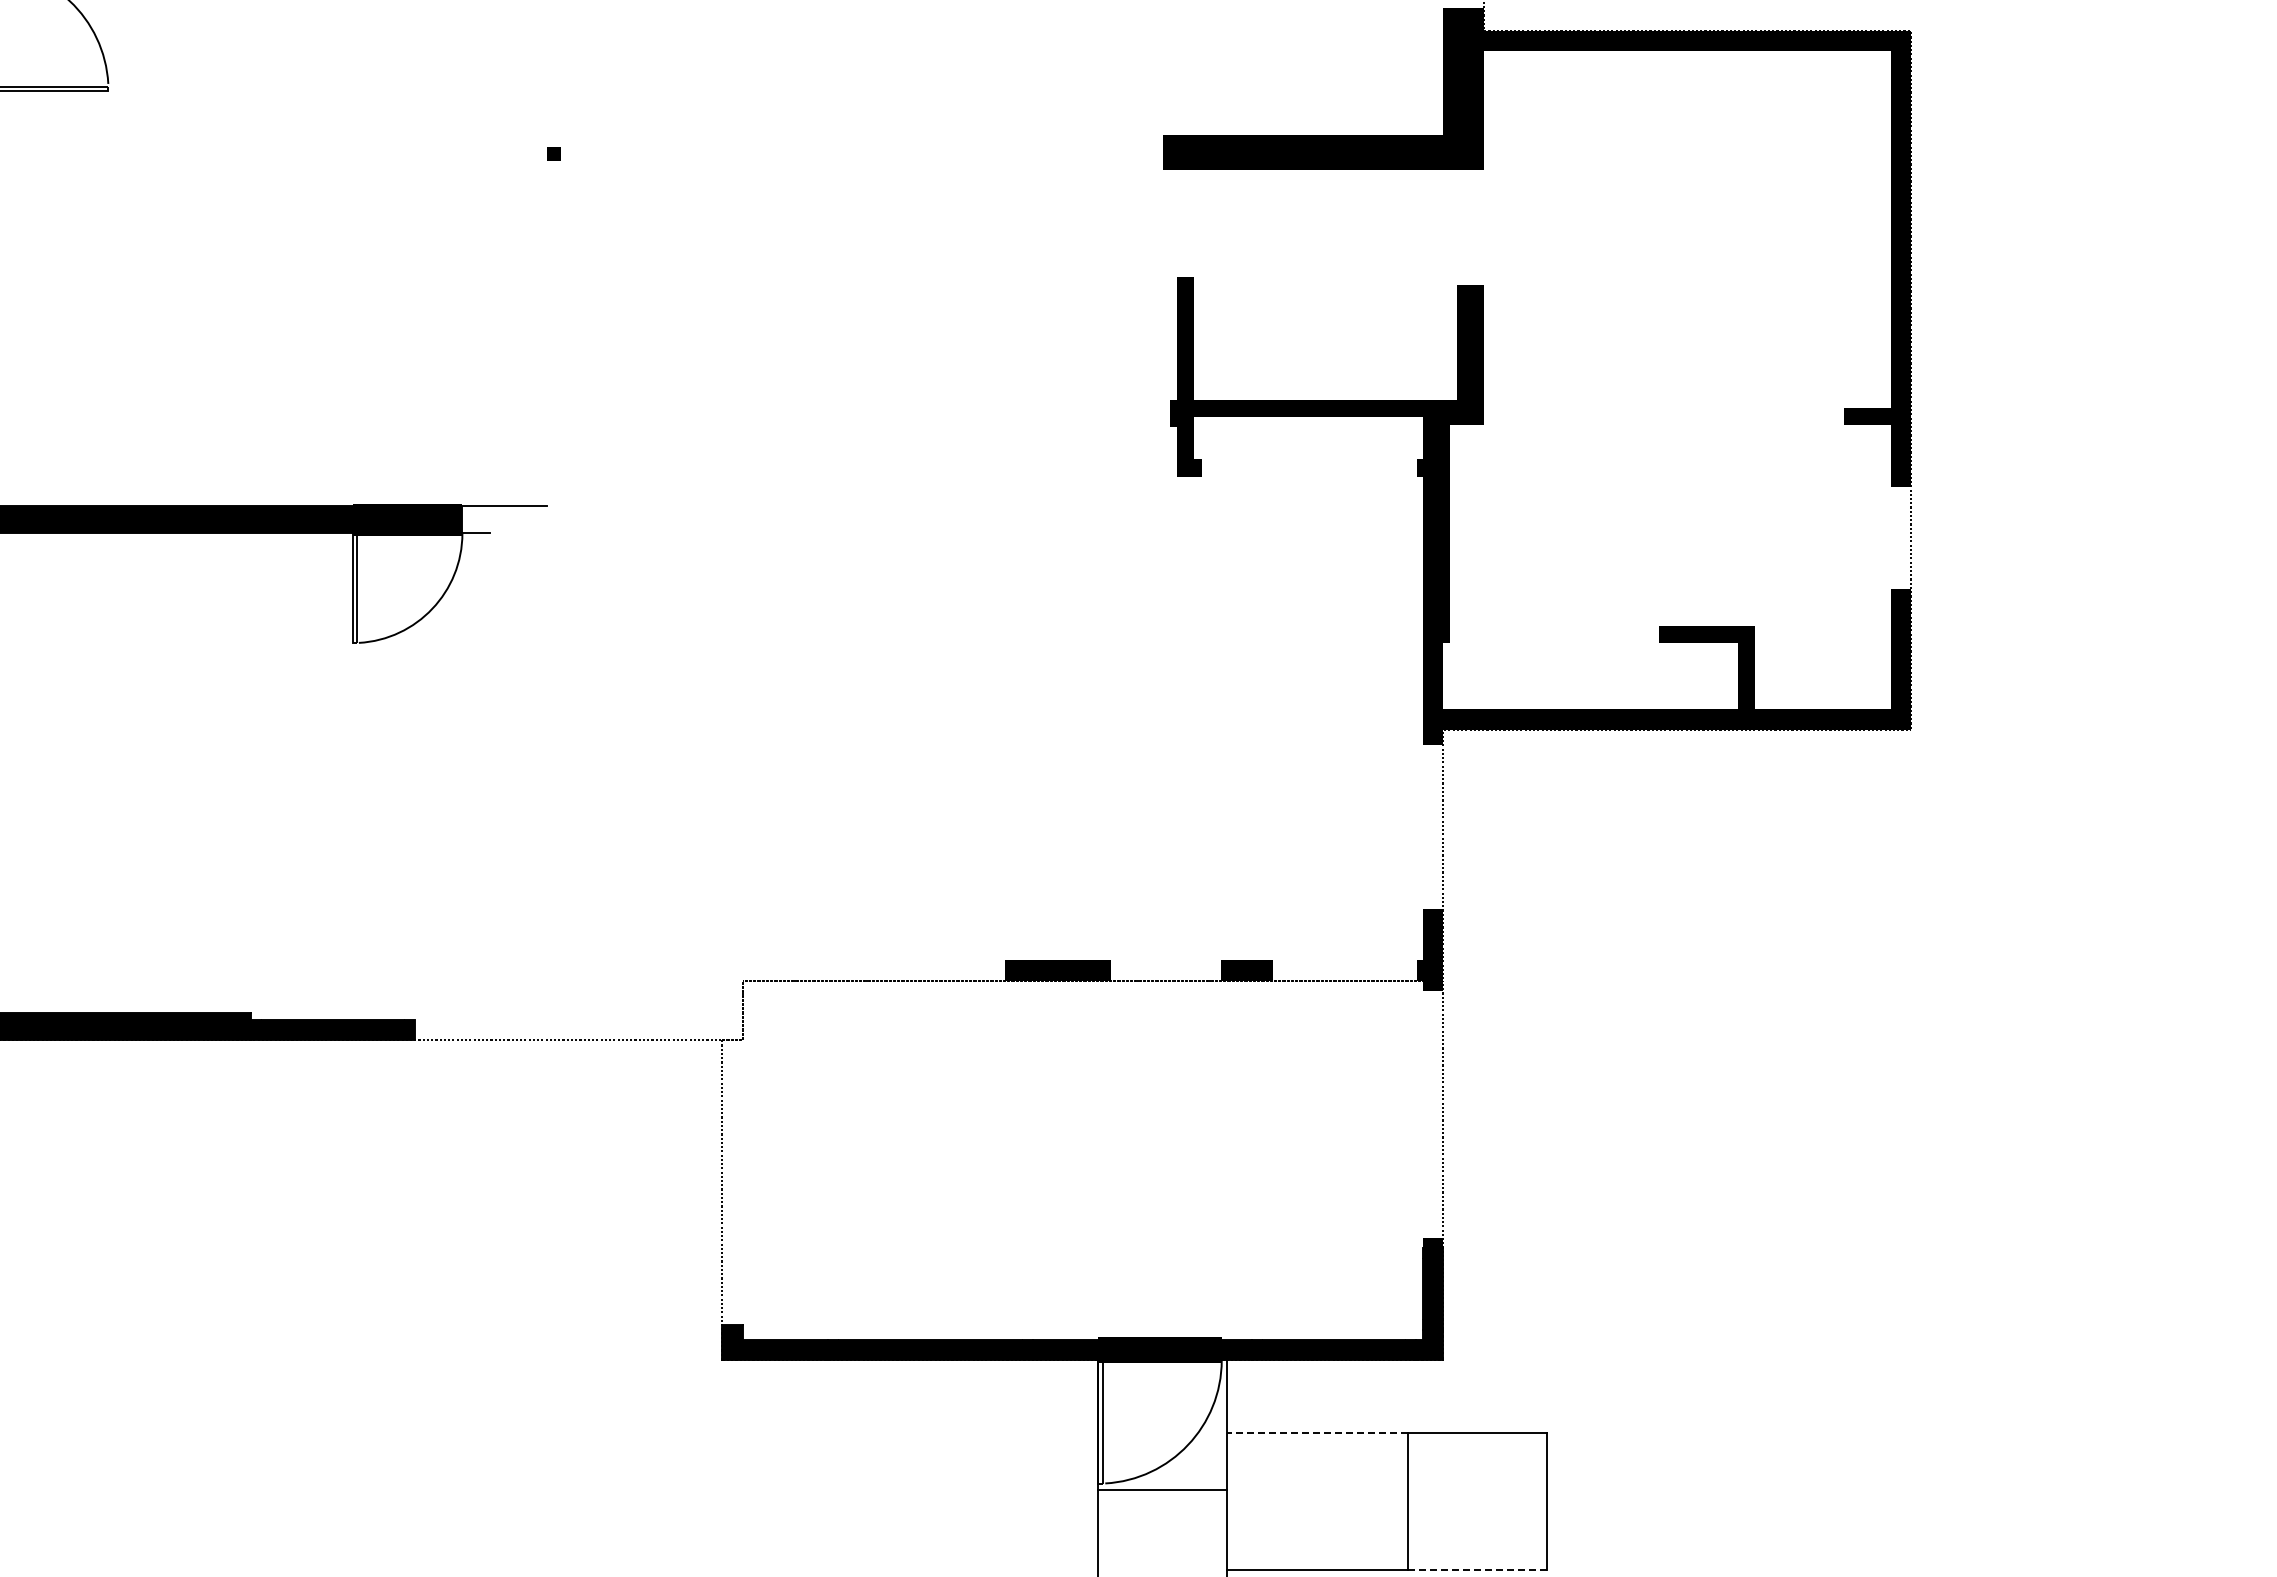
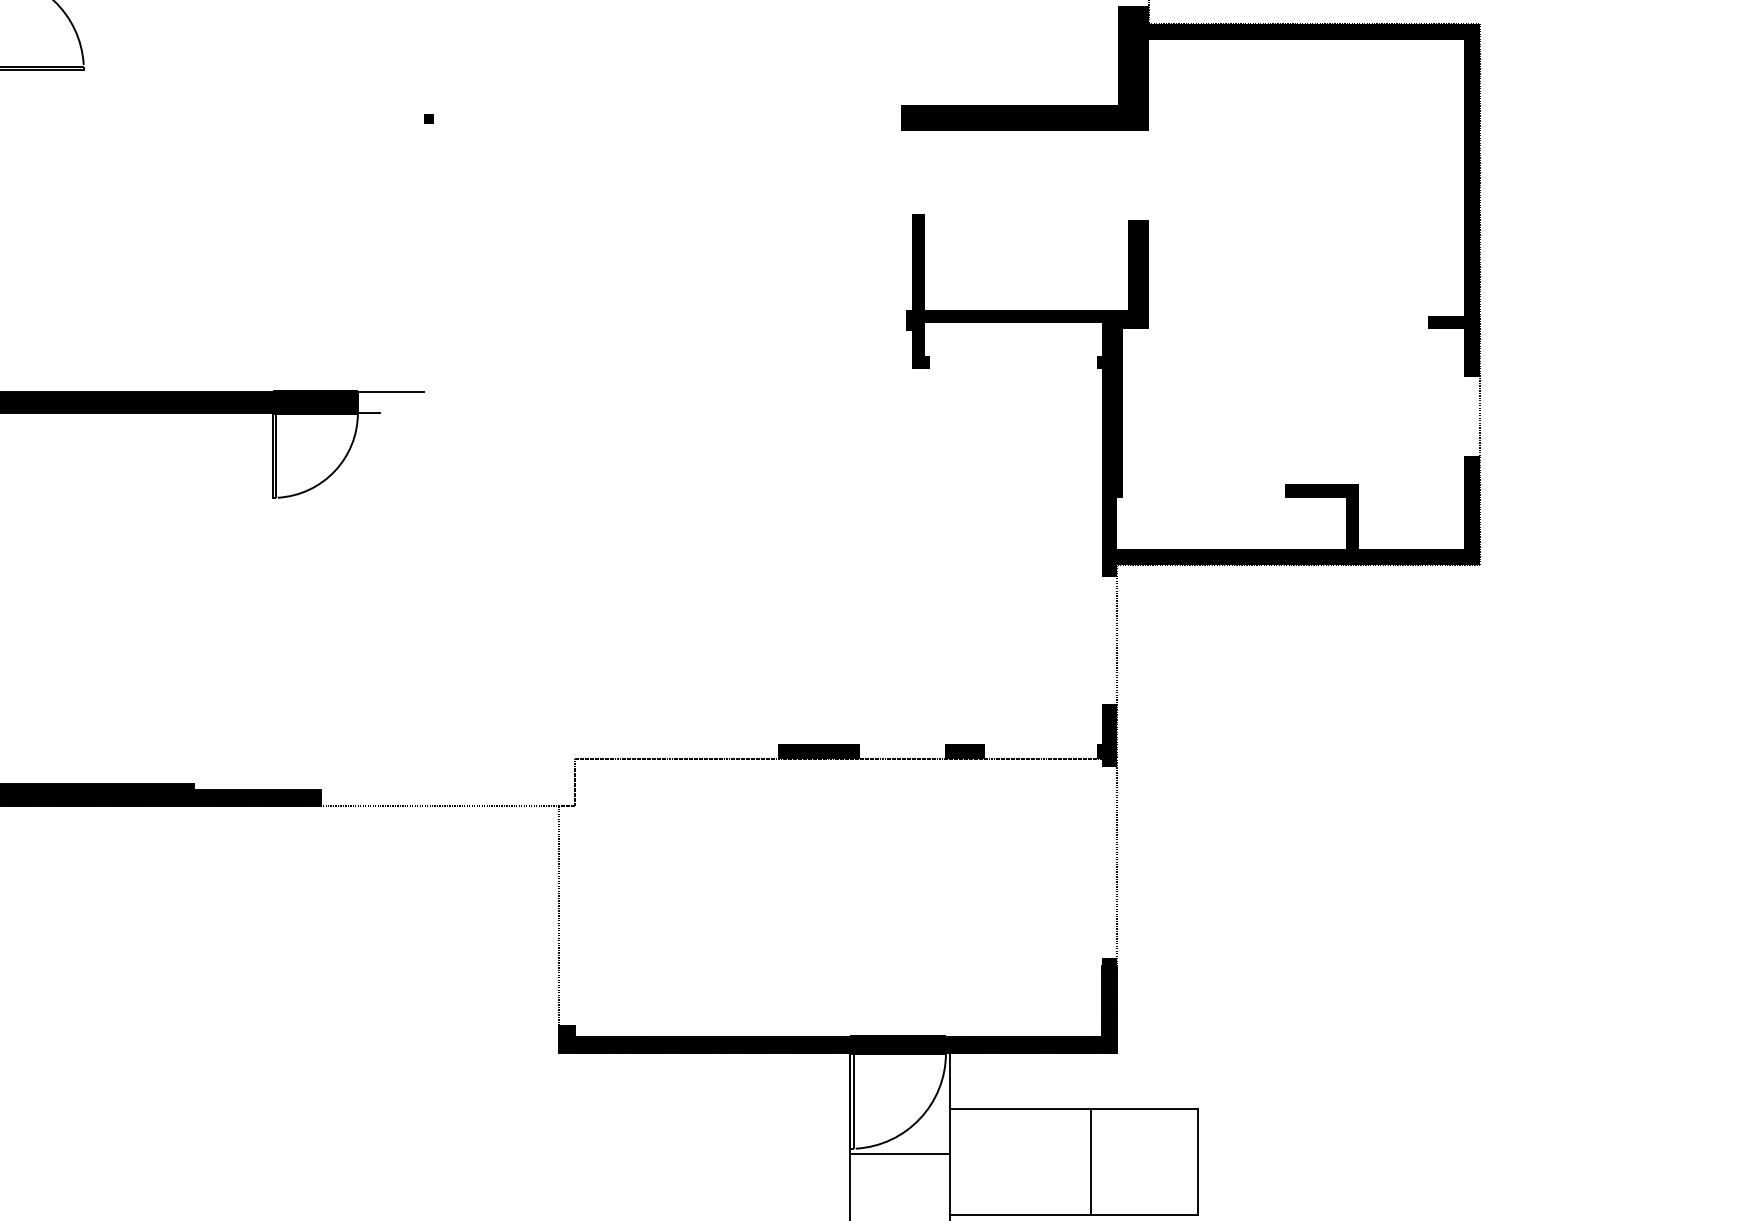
line: (1317, 1432) -> (1020, 1109), dashed -> solid
line: (1477, 1569) -> (1144, 1215), dashed -> solid

